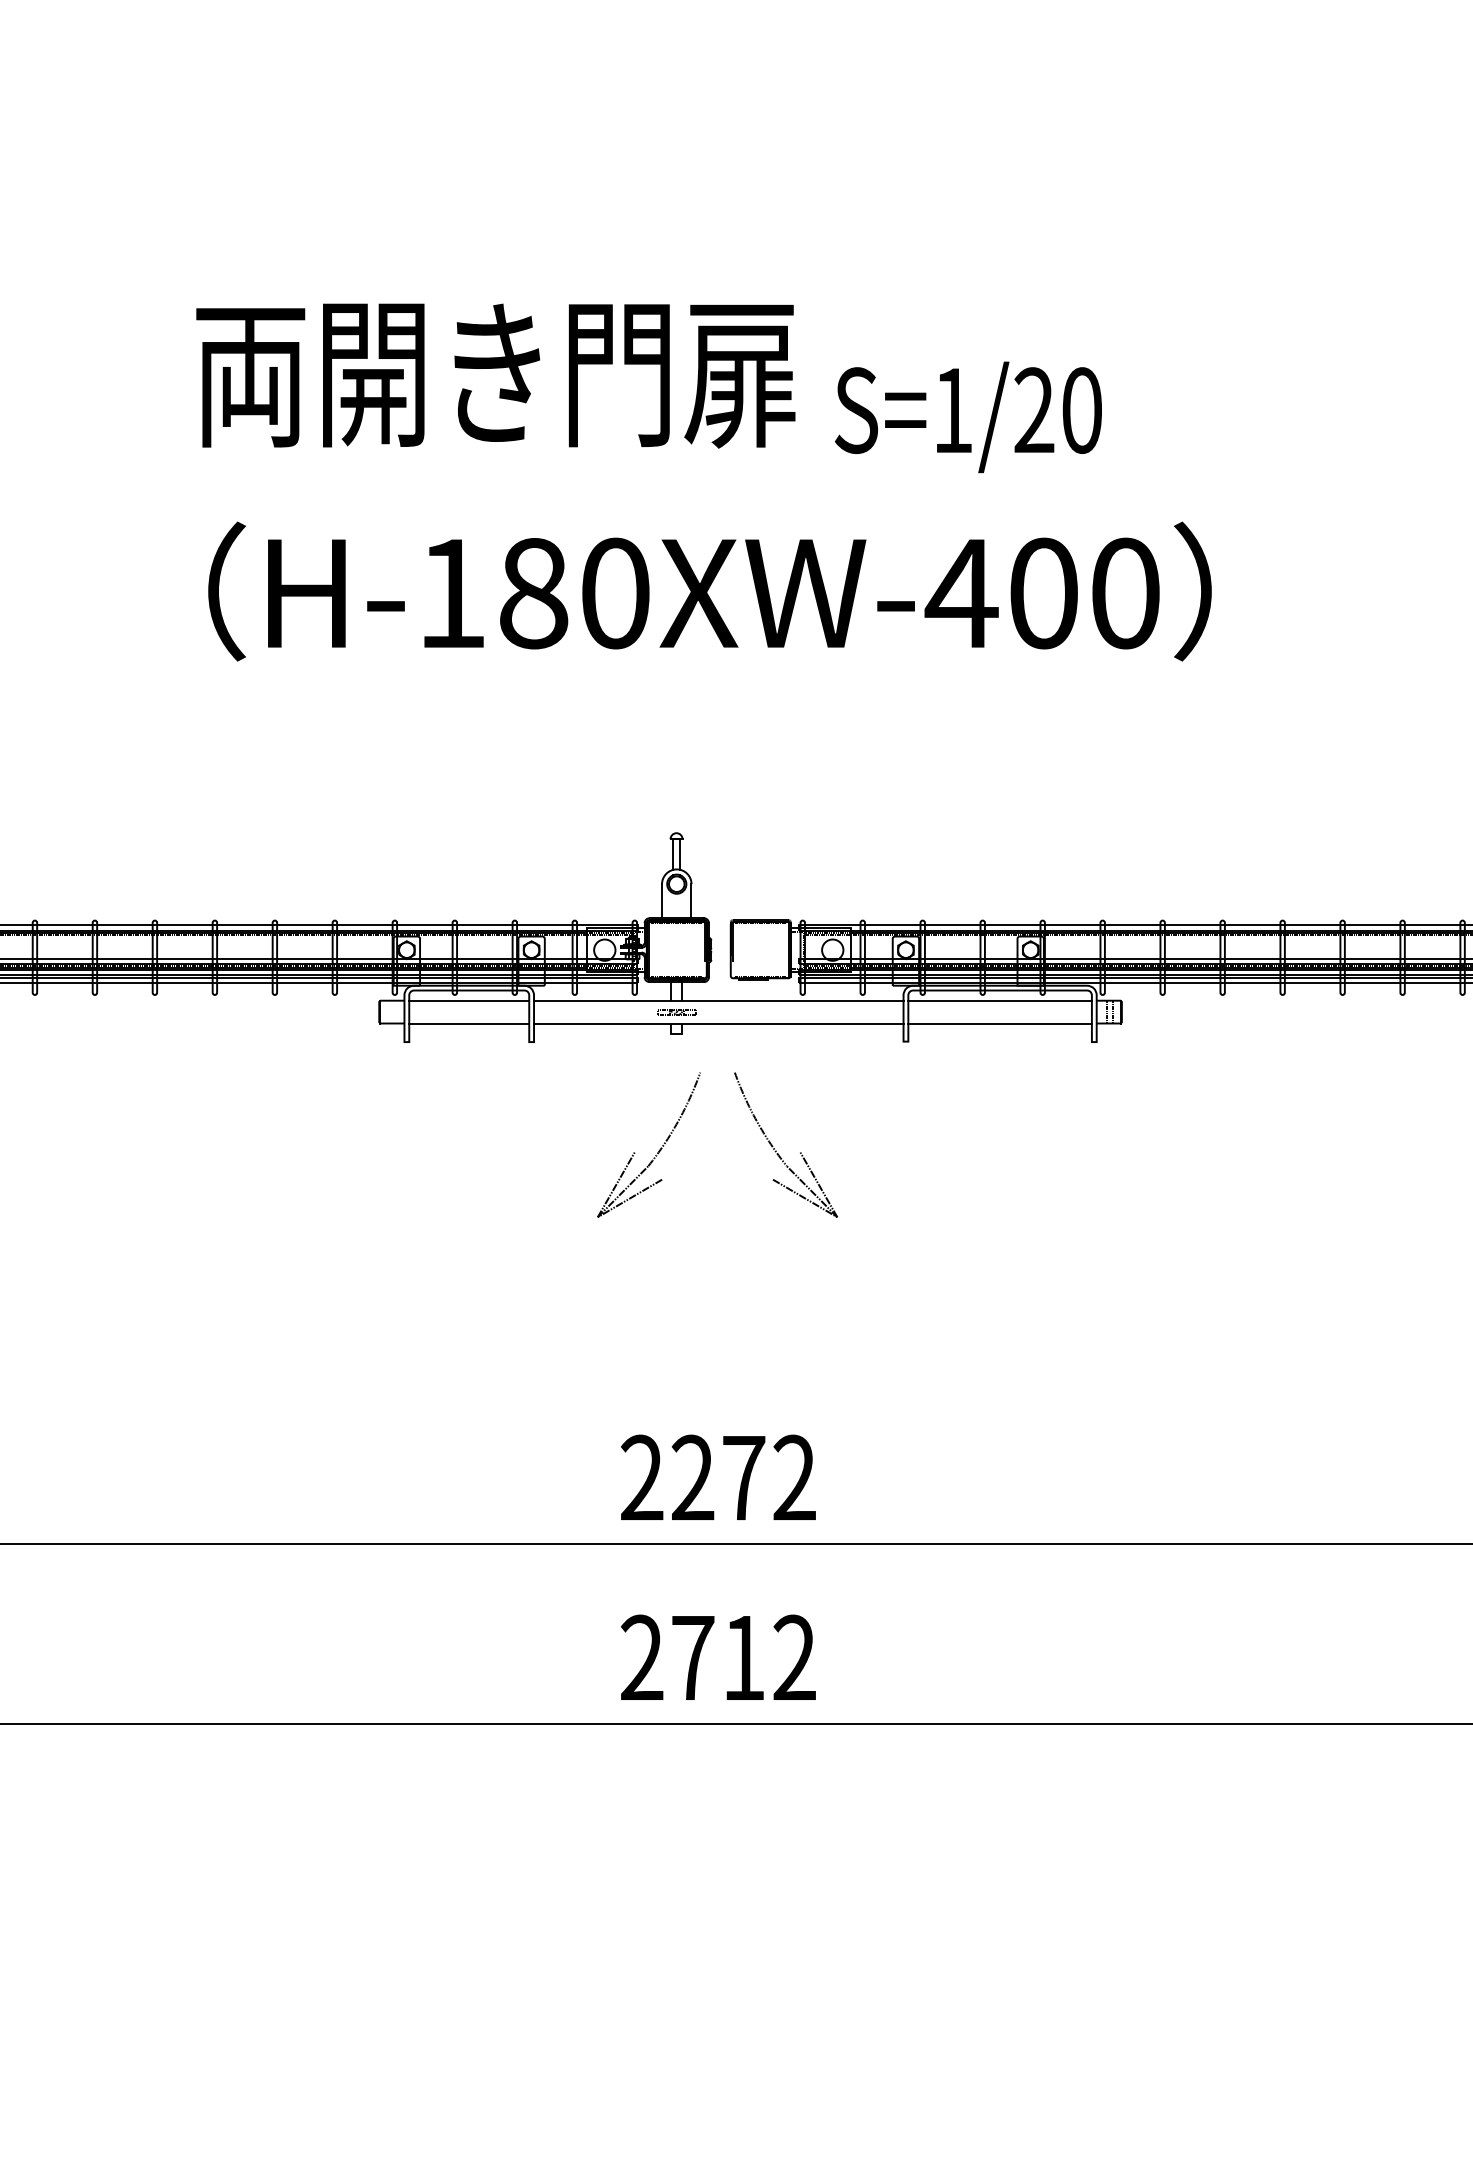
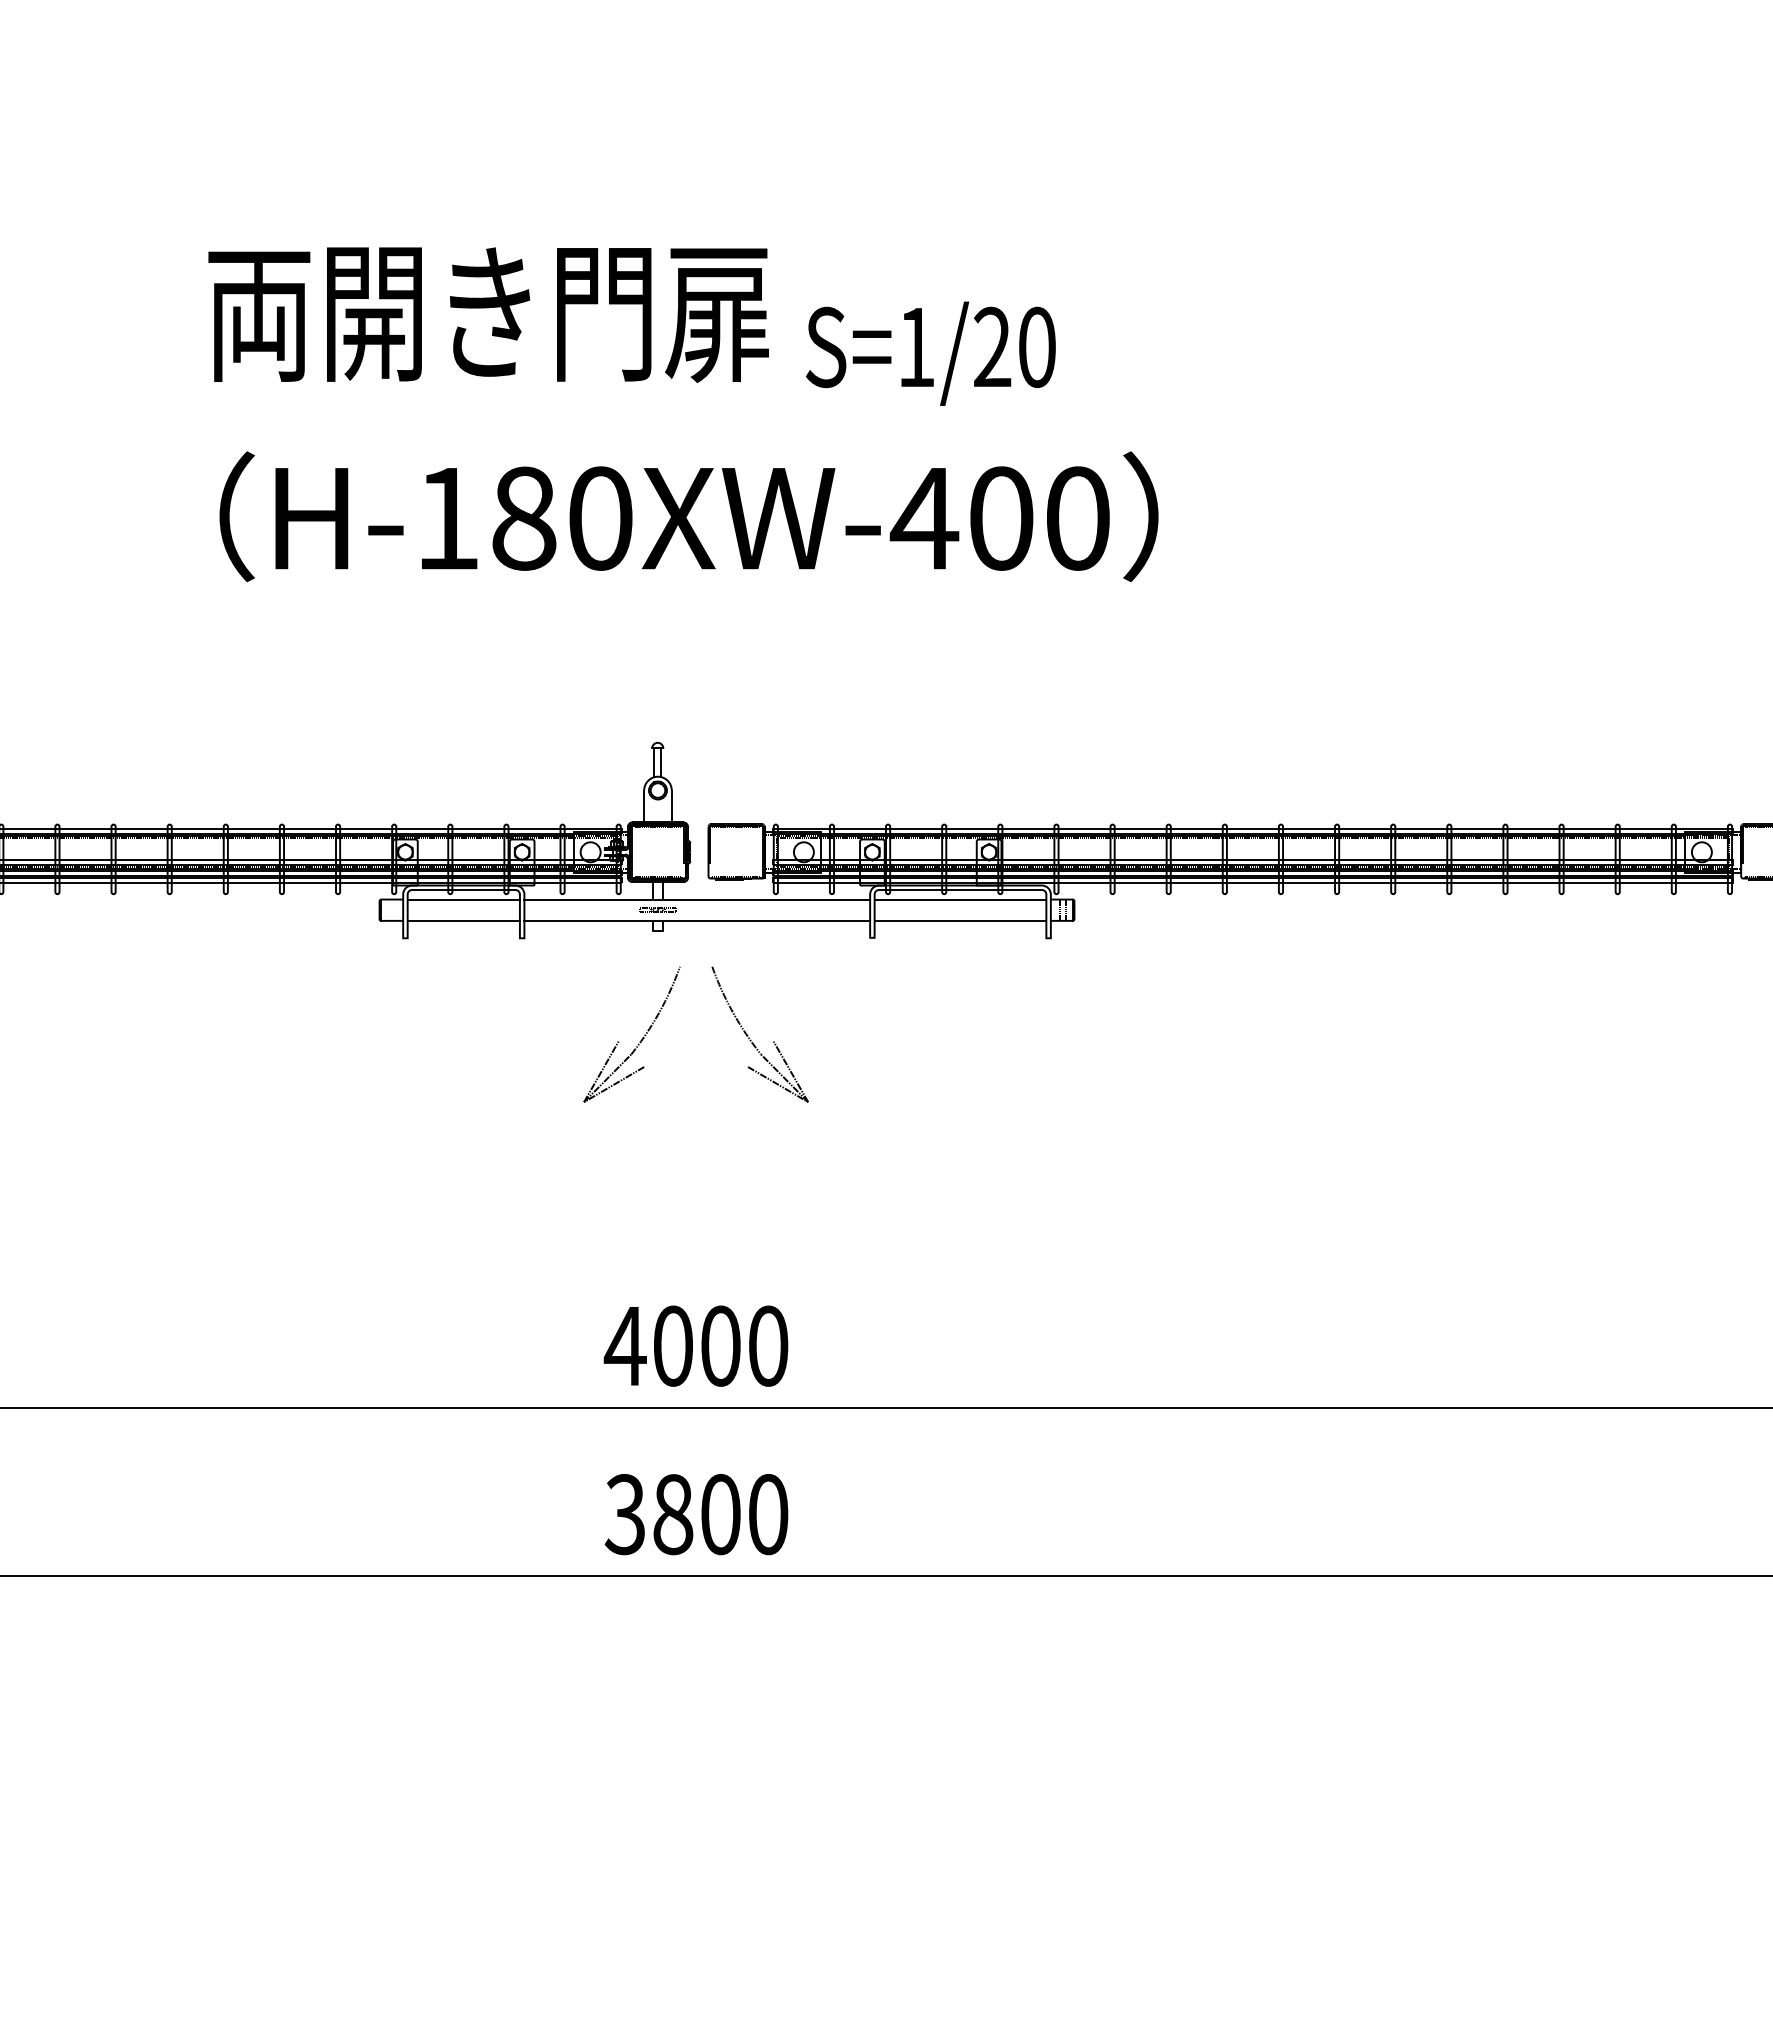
text: (716, 1477) -> (695, 1345), 2272 -> 4000
text: (717, 1657) -> (696, 1514), 2712 -> 3800

